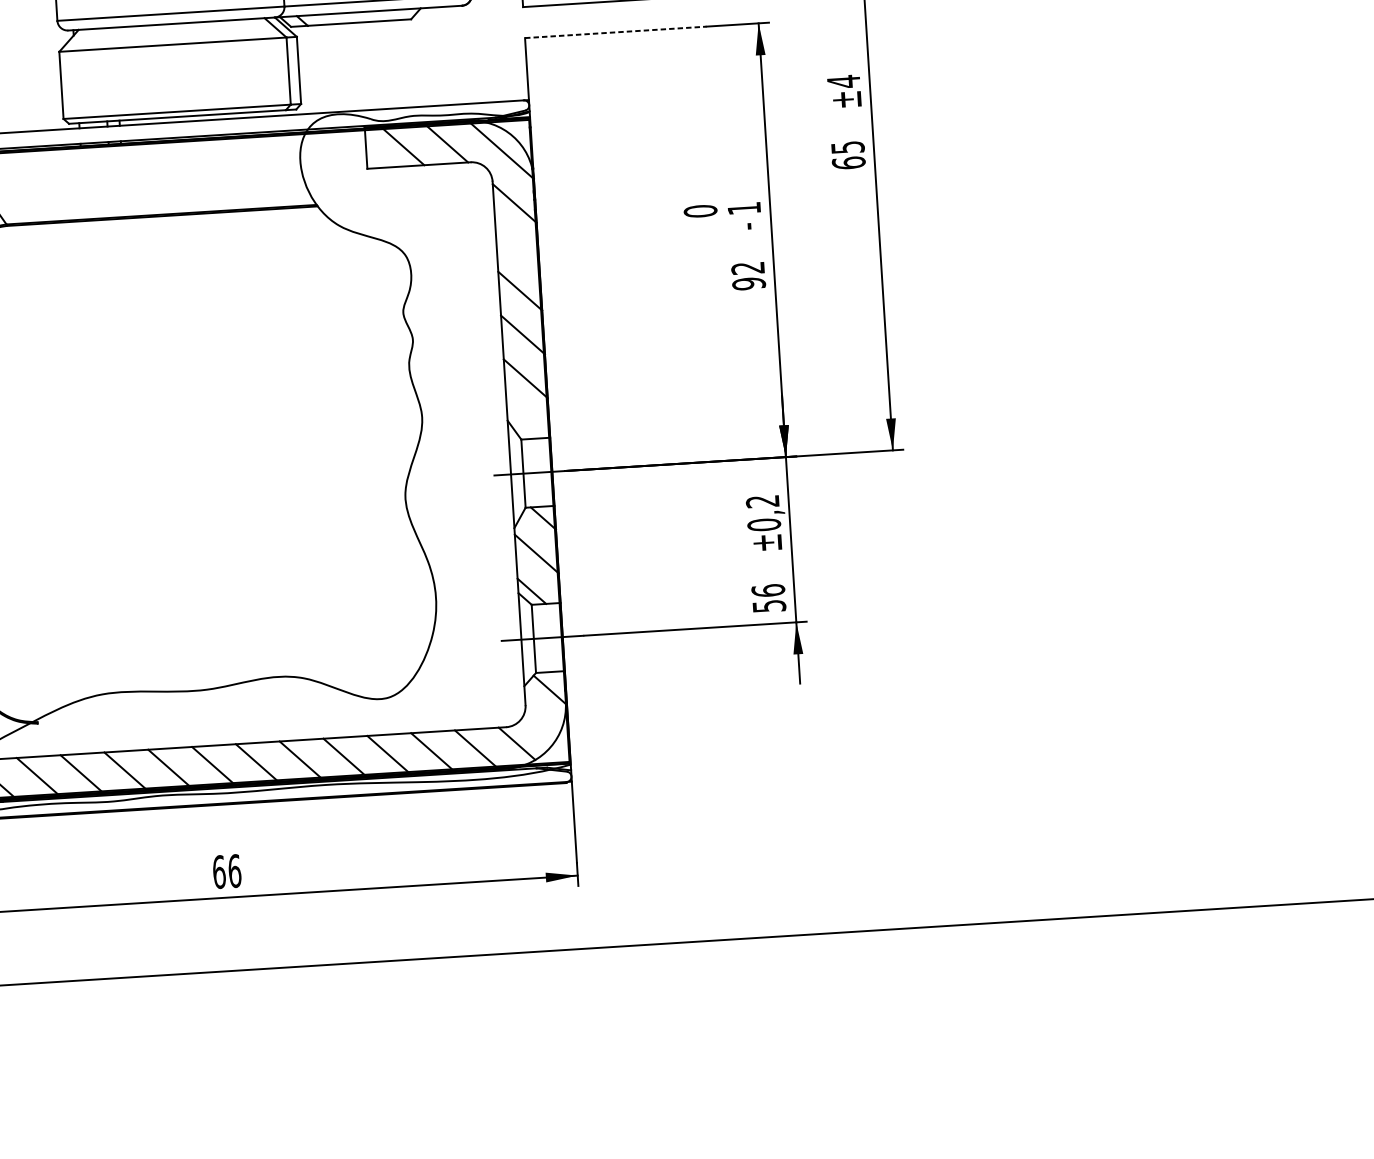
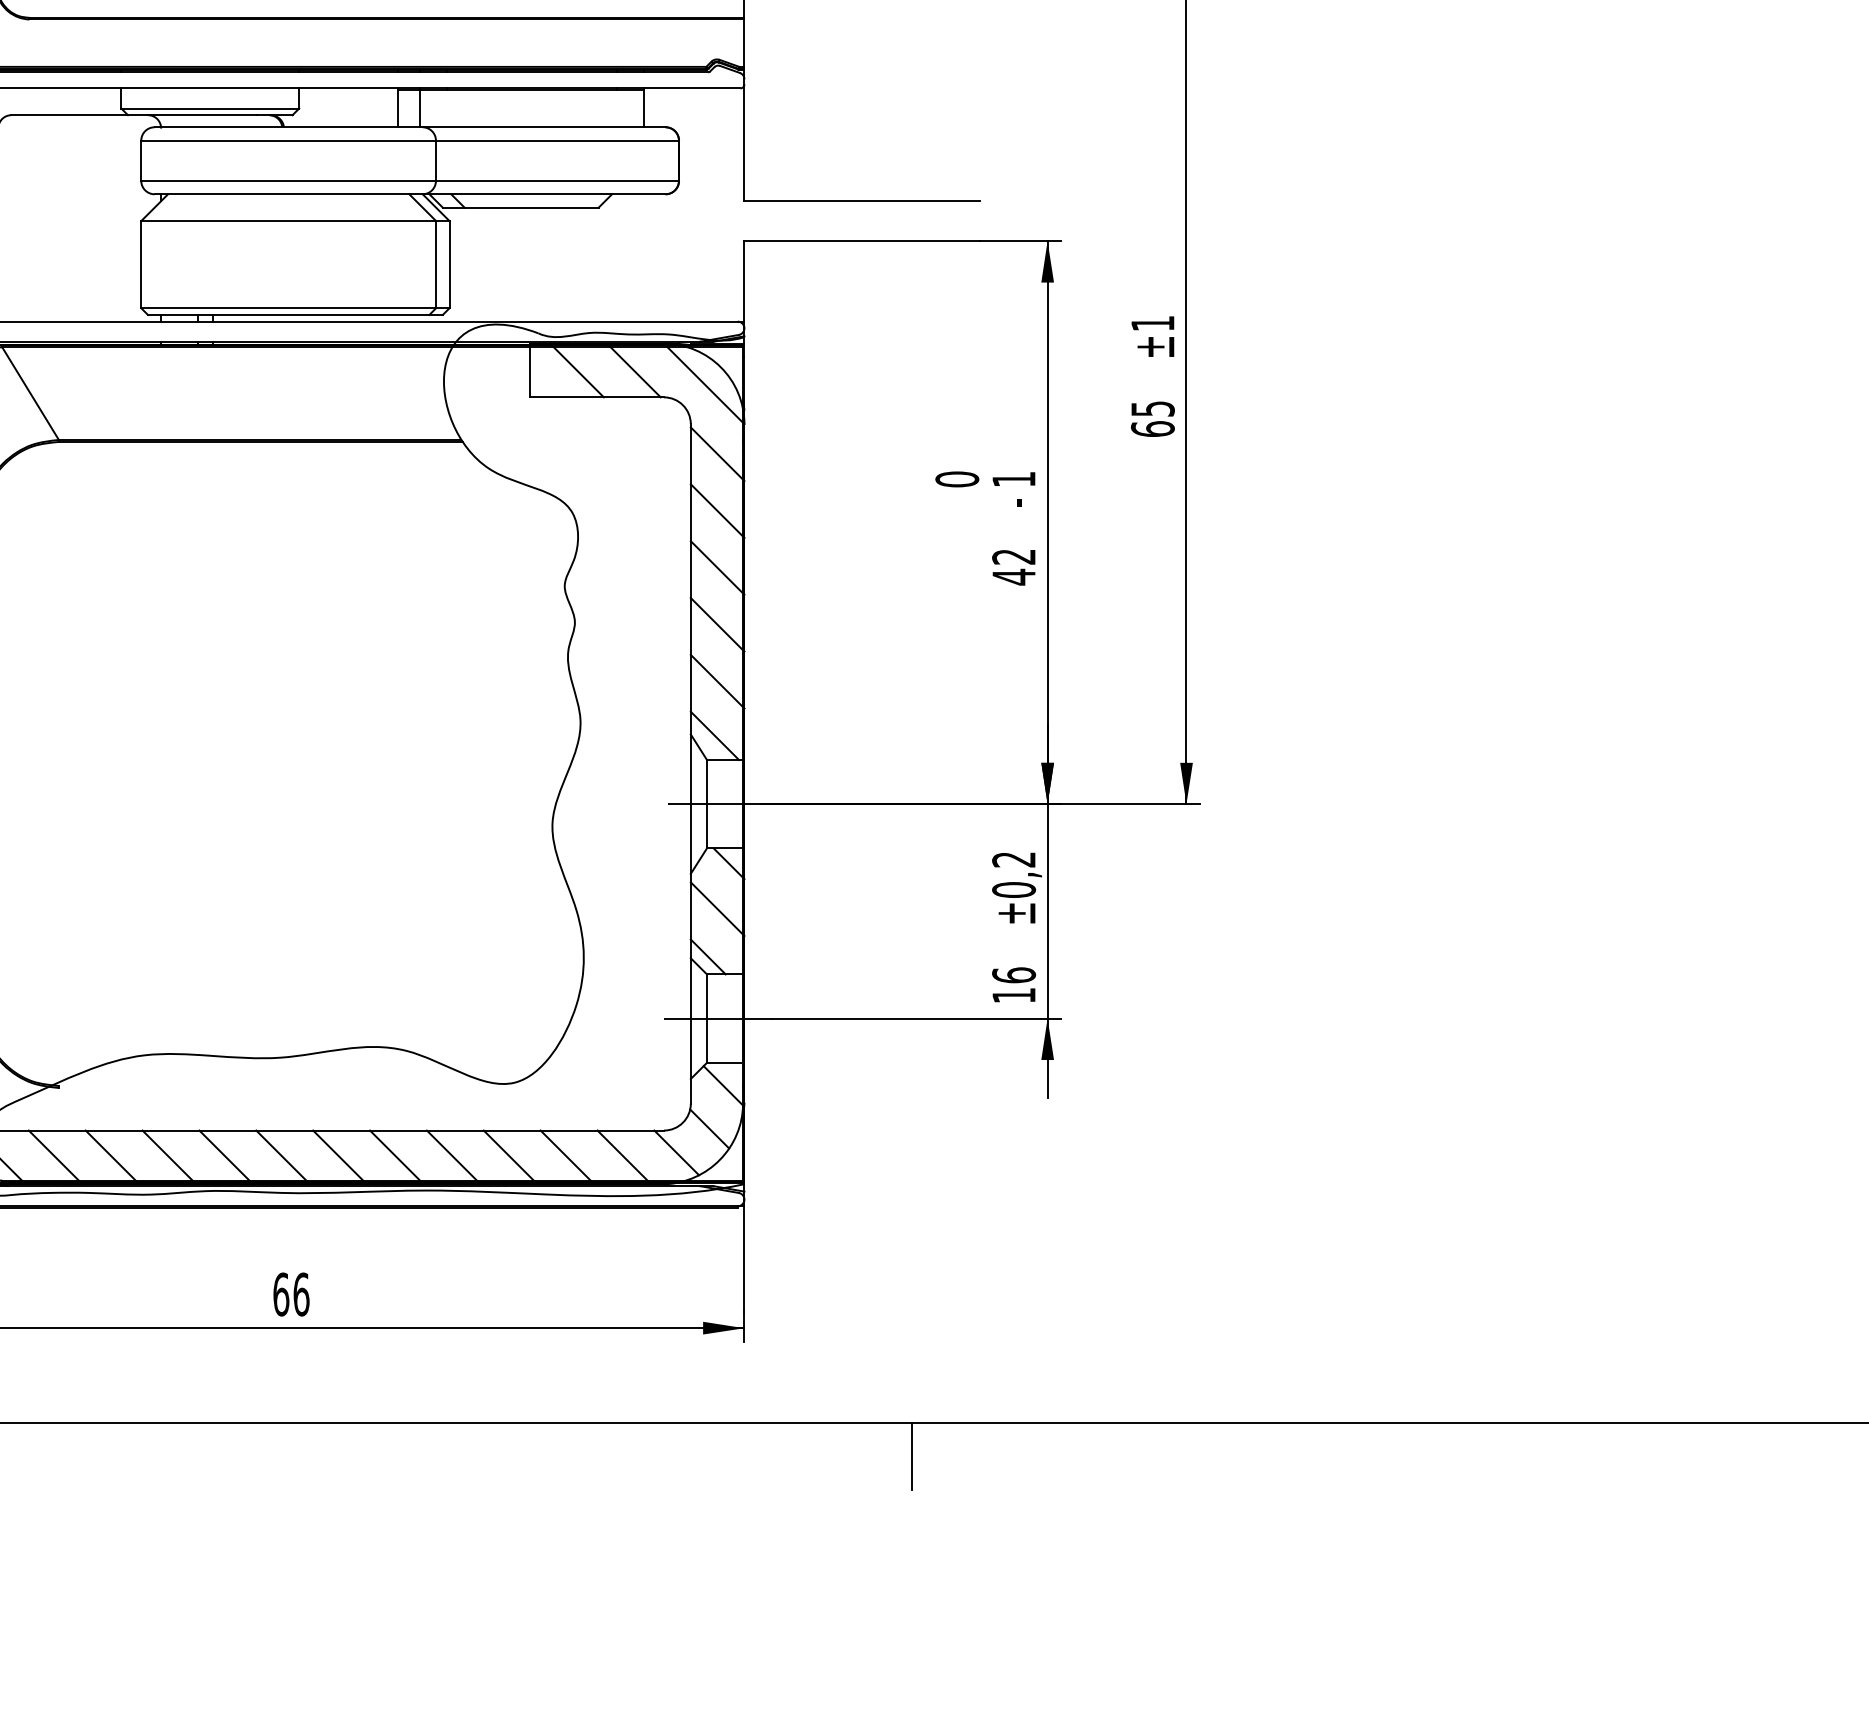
line: (616, 32) -> (862, 241), dashed -> solid
text: (843, 81) -> (1152, 323), ±4 -> ±1
line: (517, 246) -> (717, 510), added
text: (749, 283) -> (1014, 576), 92 -> 42
line: (525, 420) -> (714, 735), added
text: (769, 606) -> (1014, 995), 56 -> 16
line: (541, 723) -> (709, 1128), added
line: (713, 966) -> (912, 1456), added

